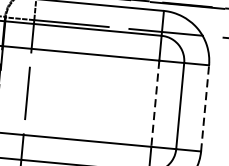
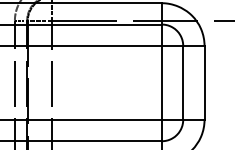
line: (154, 103) -> (161, 82), dashed -> solid
line: (205, 107) -> (204, 82), dashed -> solid

